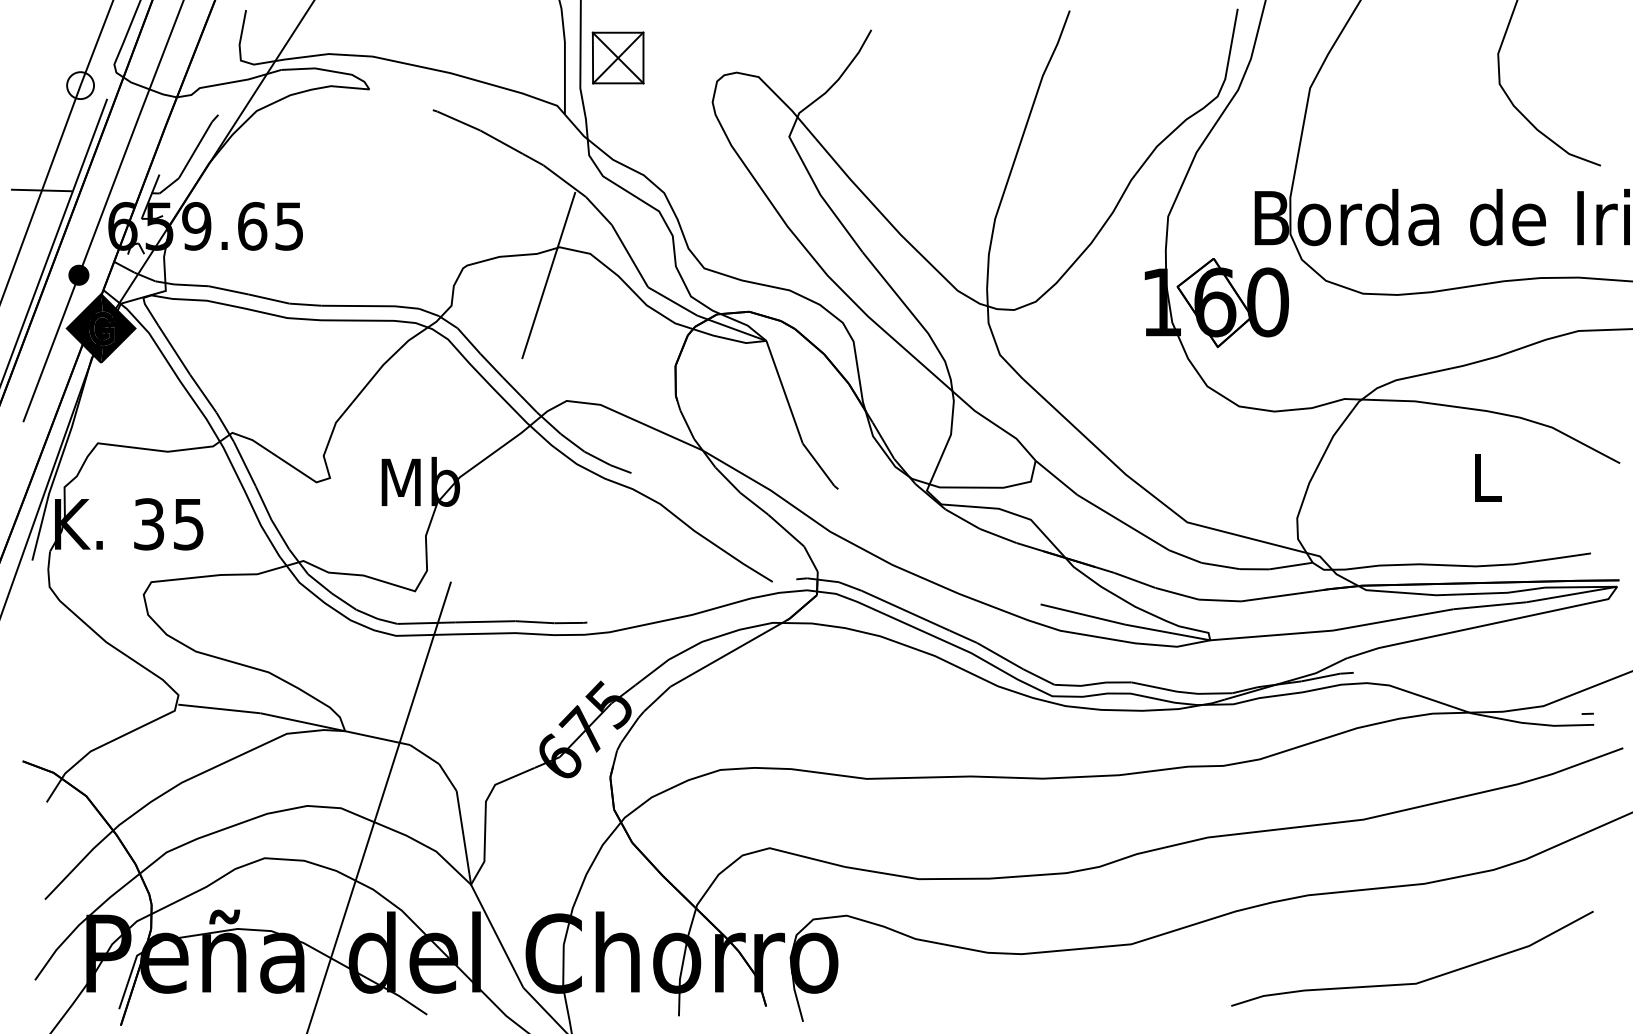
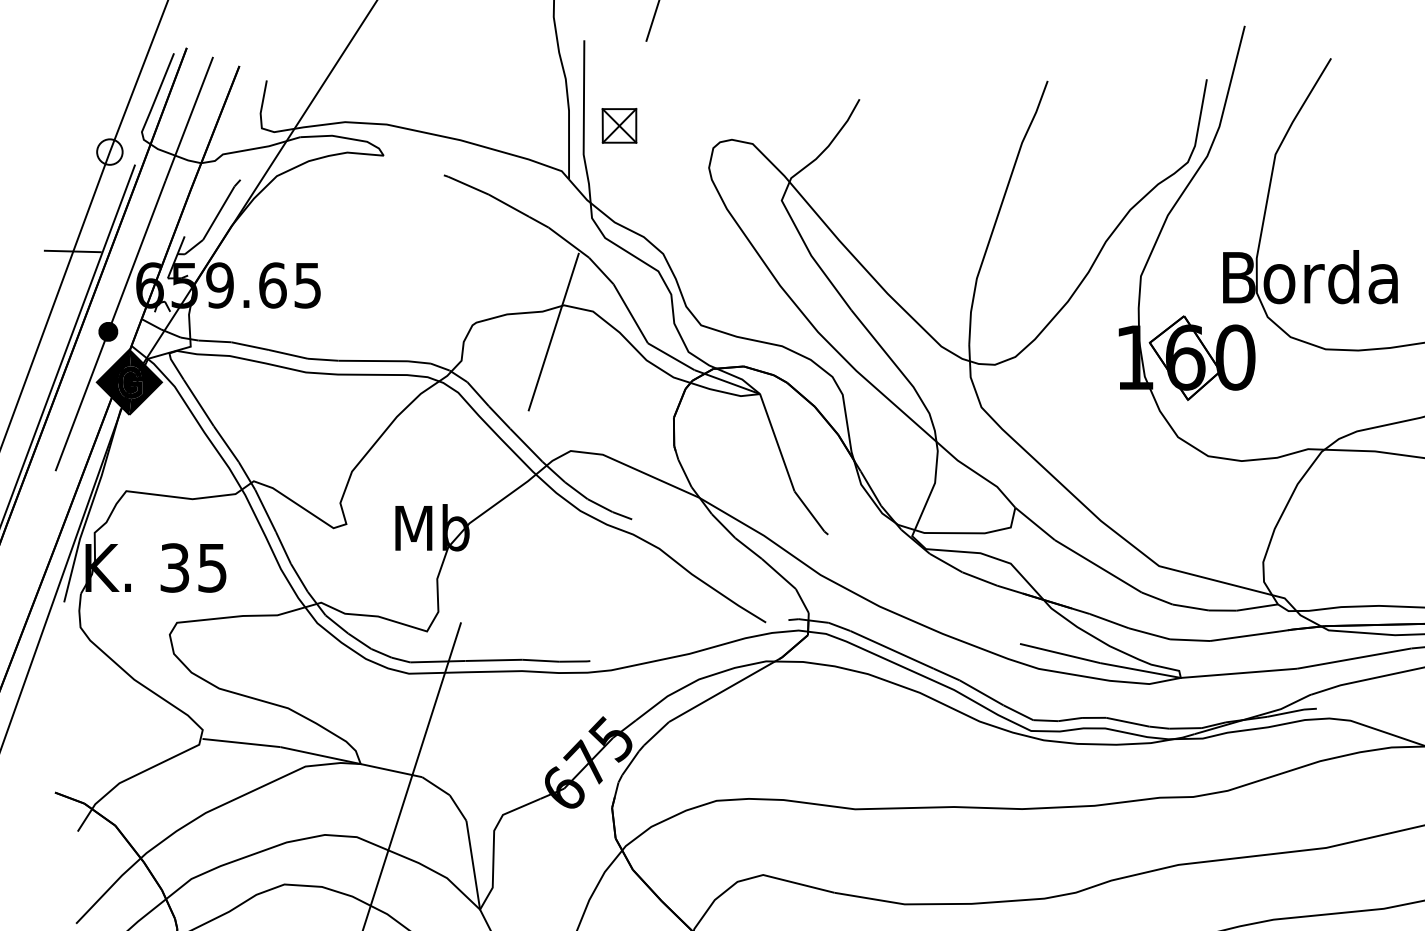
part: (617, 57) -> (618, 125), size x0.7

